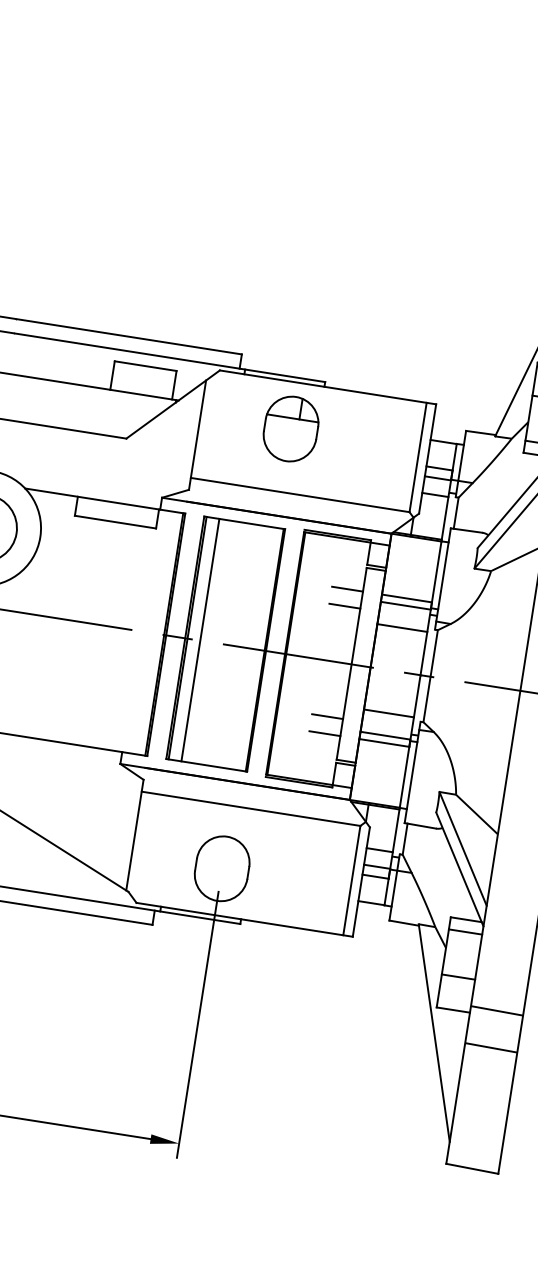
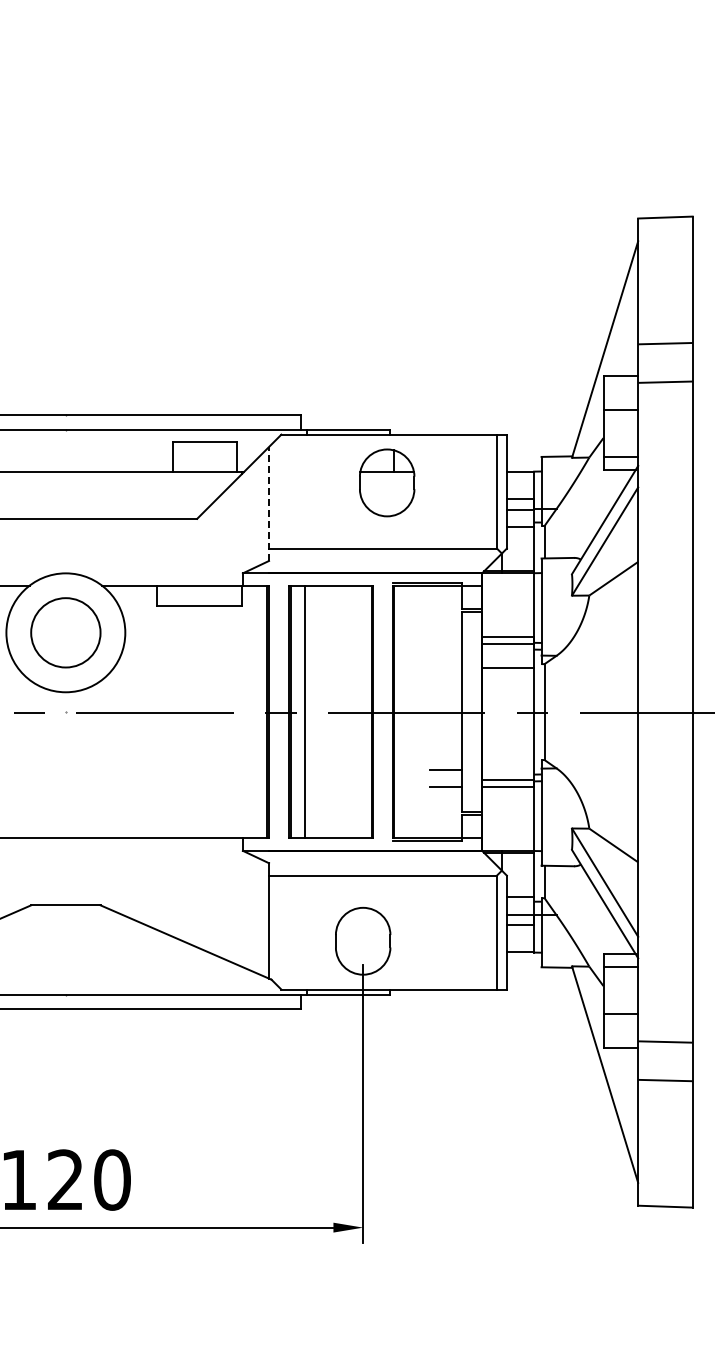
part: (291, 428) -> (387, 482), moved
line: (197, 435) -> (269, 504), solid -> dashed
line: (347, 588) -> (446, 636), removed
line: (345, 606) -> (446, 654), removed
line: (389, 713) -> (508, 756), removed

